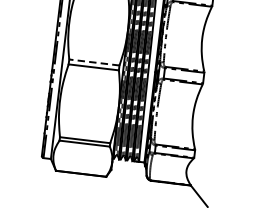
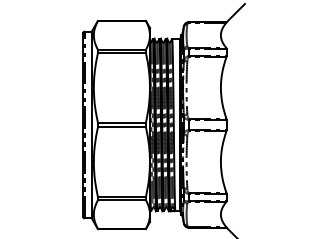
line: (93, 62) -> (121, 122), dashed -> solid

